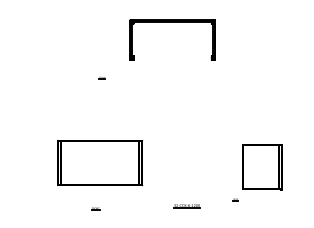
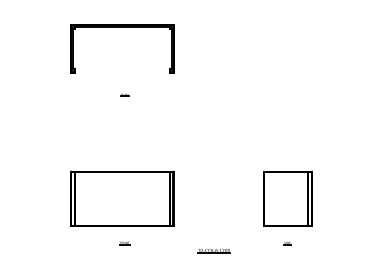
part: (172, 22) -> (122, 27), moved
part: (262, 166) -> (287, 198), moved
part: (186, 205) -> (213, 250), moved
part: (95, 208) -> (124, 243), moved

